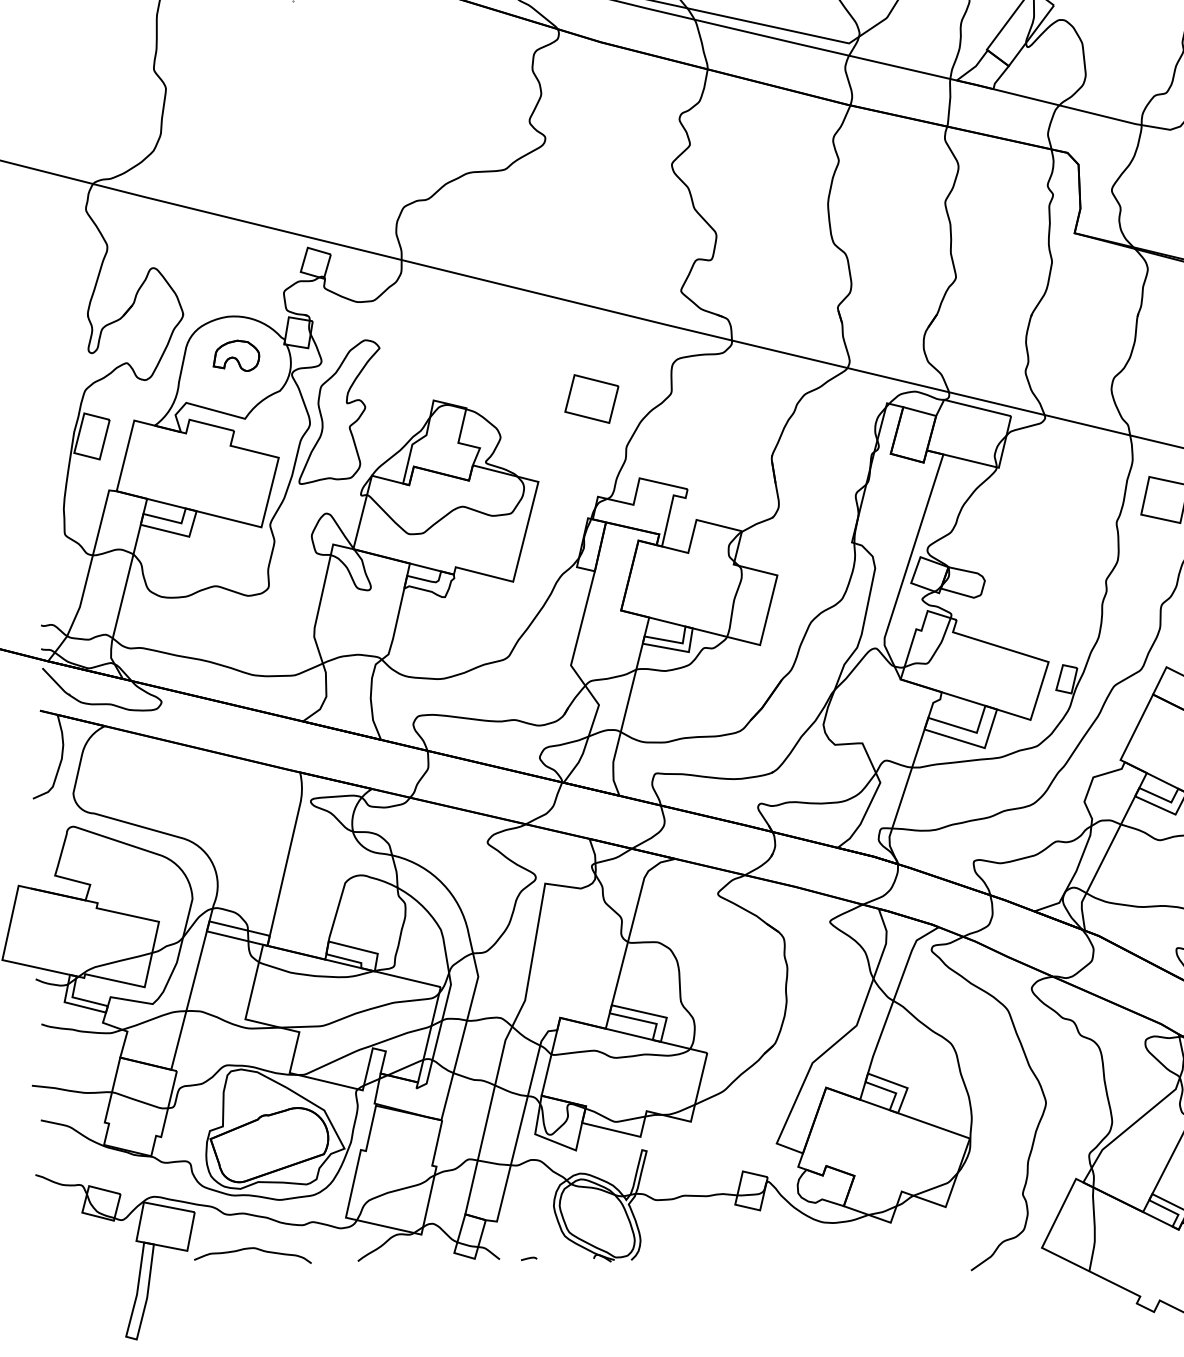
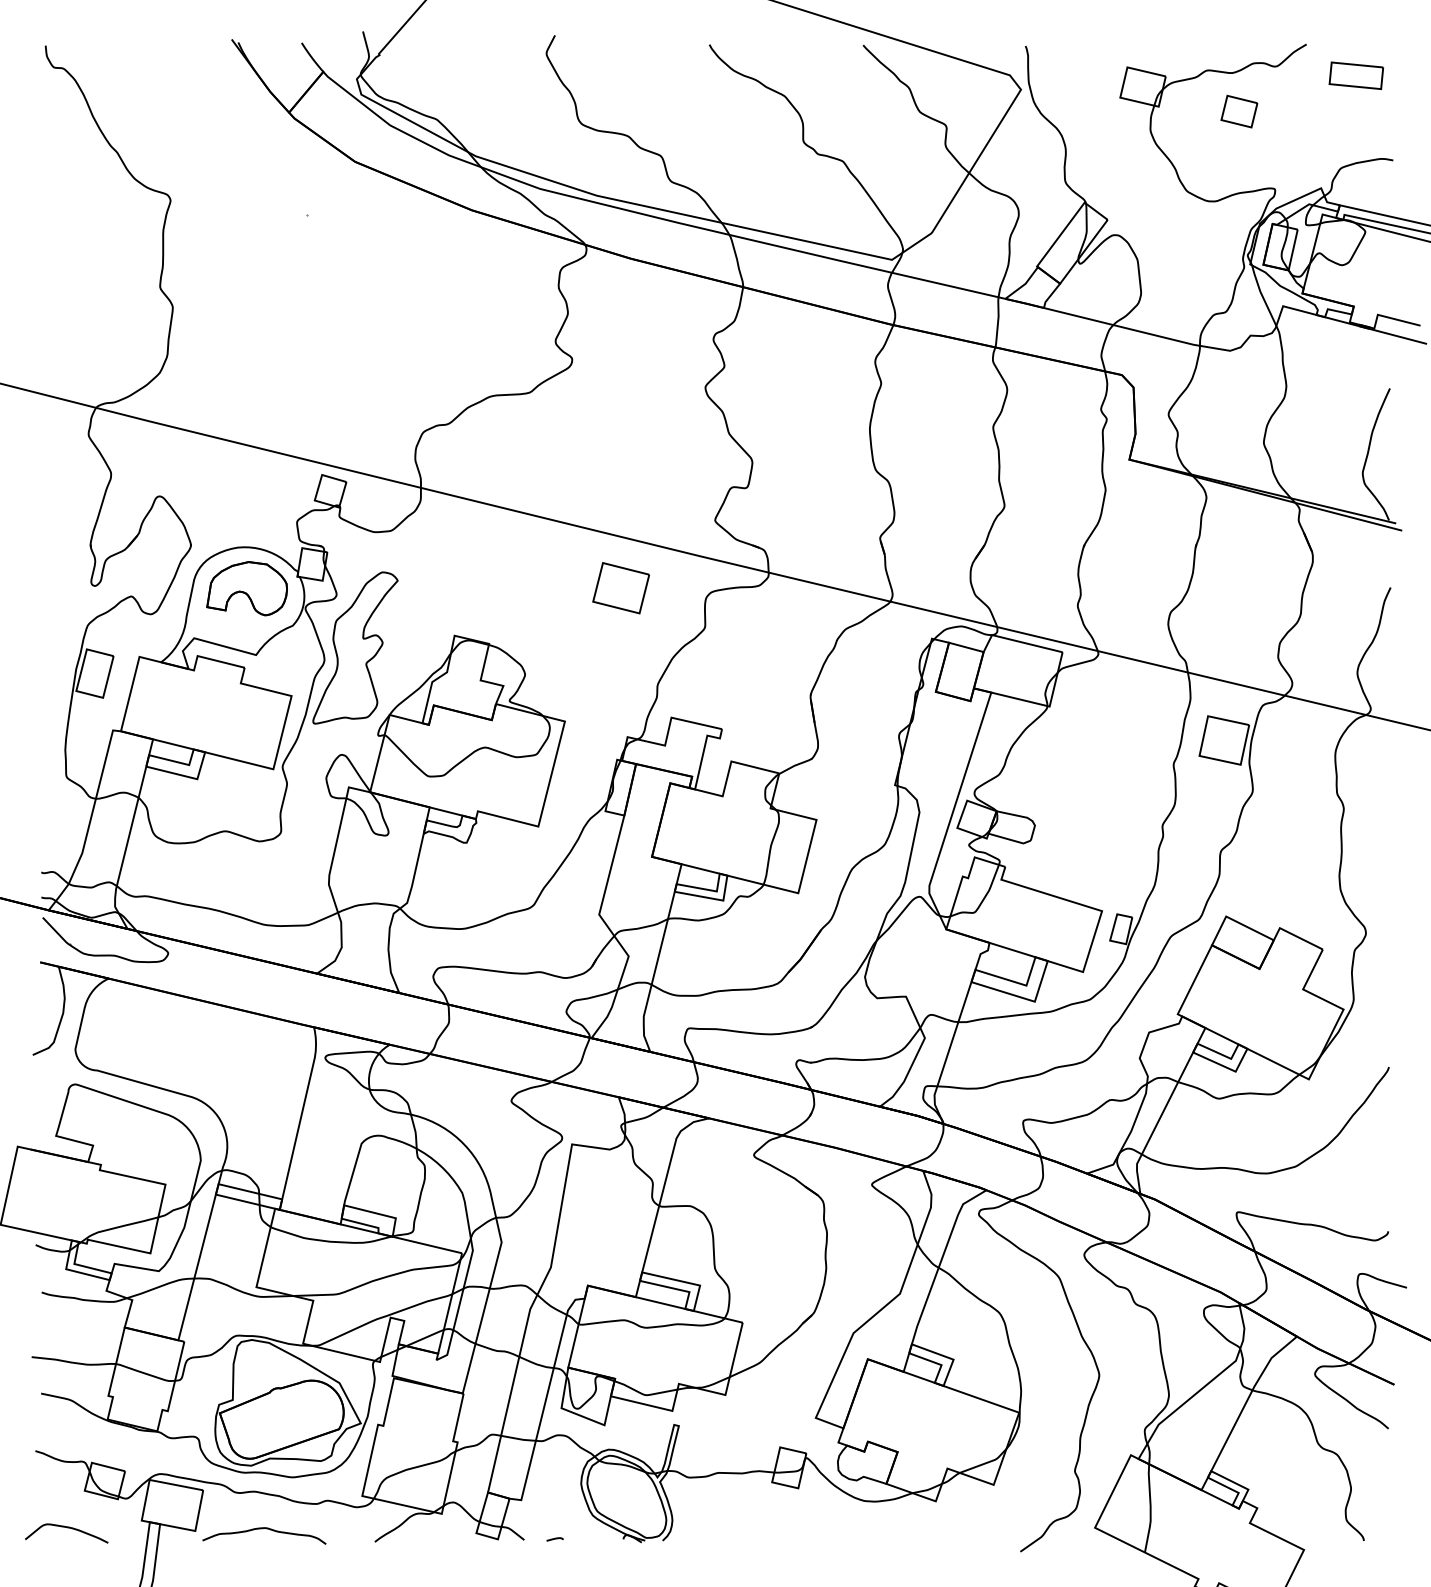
part: (235, 355) -> (246, 588), size x1.67
part: (592, 399) -> (621, 588), moved
curve: (65, 1248) -> (67, 1528), added

